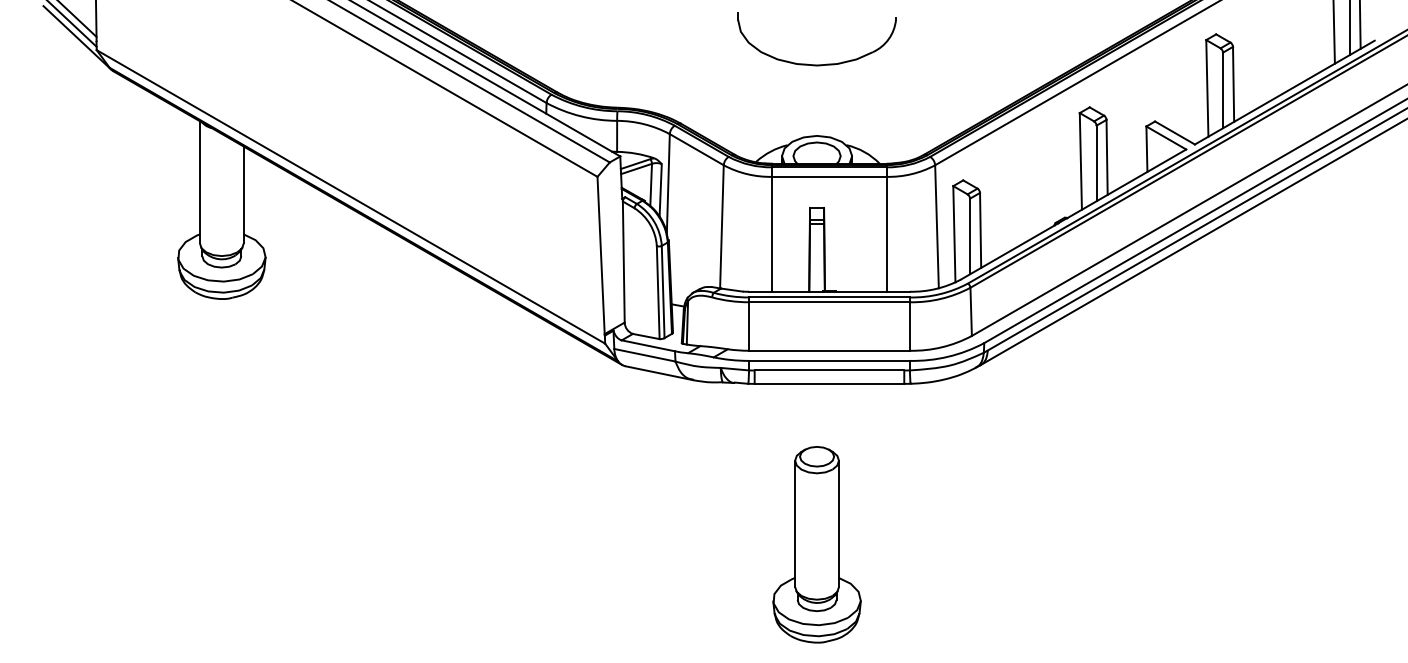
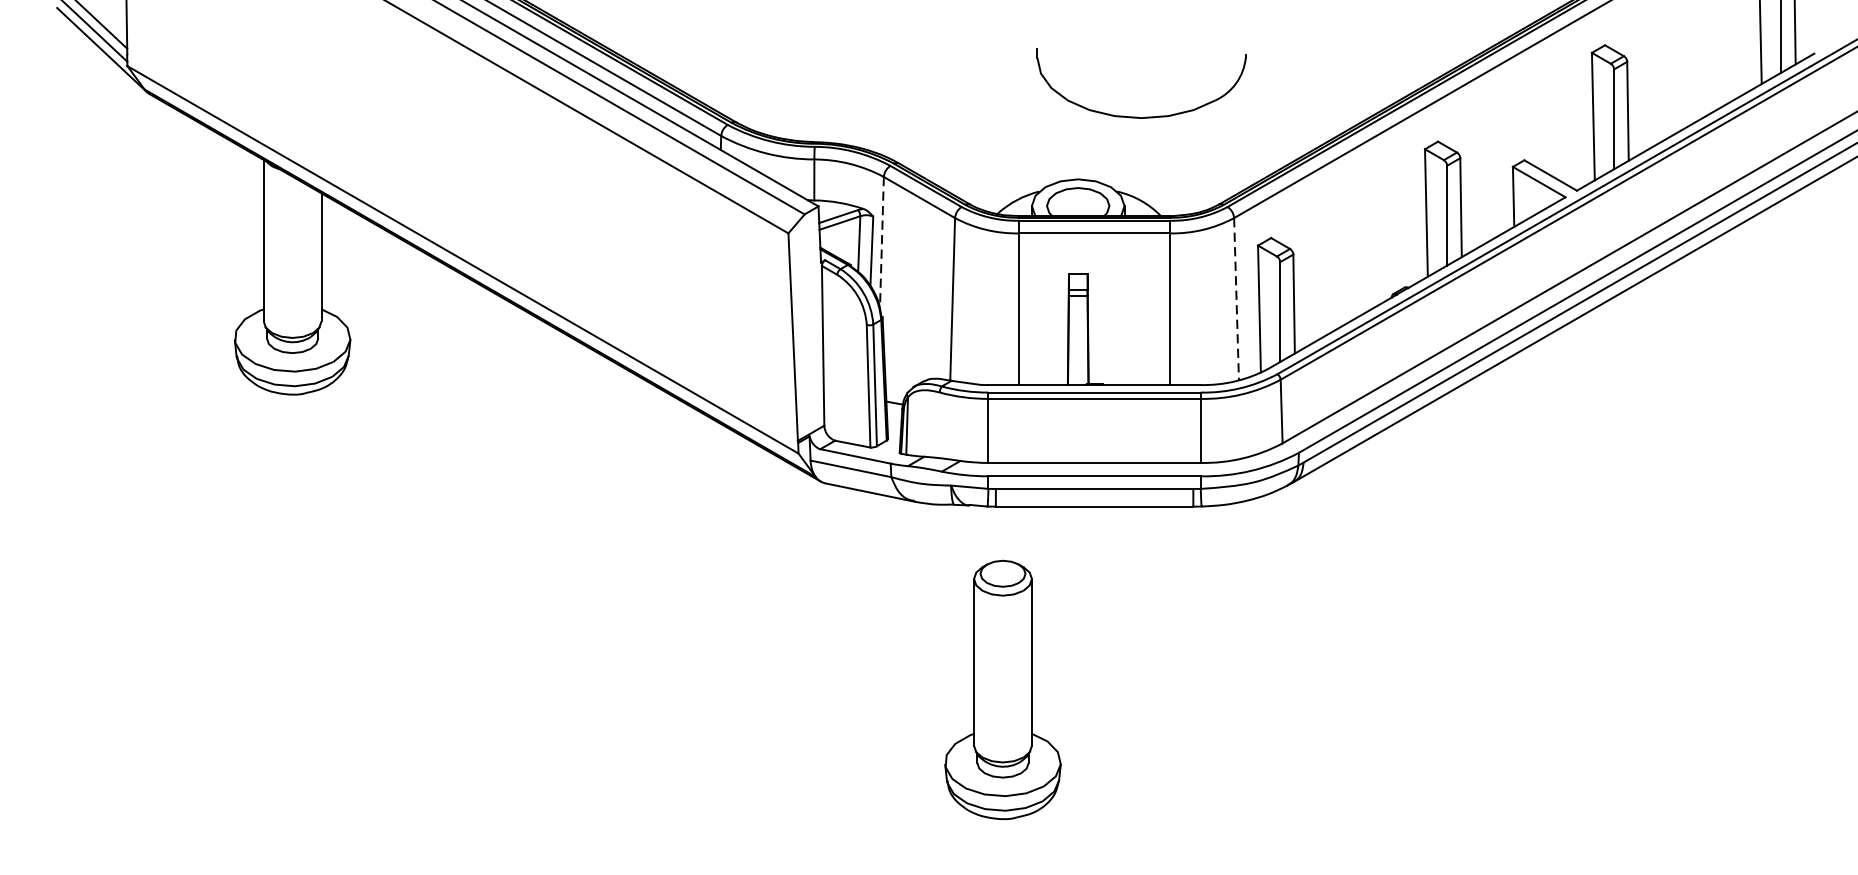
part: (816, 64) -> (1140, 116), moved
line: (668, 184) -> (882, 243), solid -> dashed
line: (937, 226) -> (1237, 298), solid -> dashed
part: (816, 544) -> (1002, 689), moved

